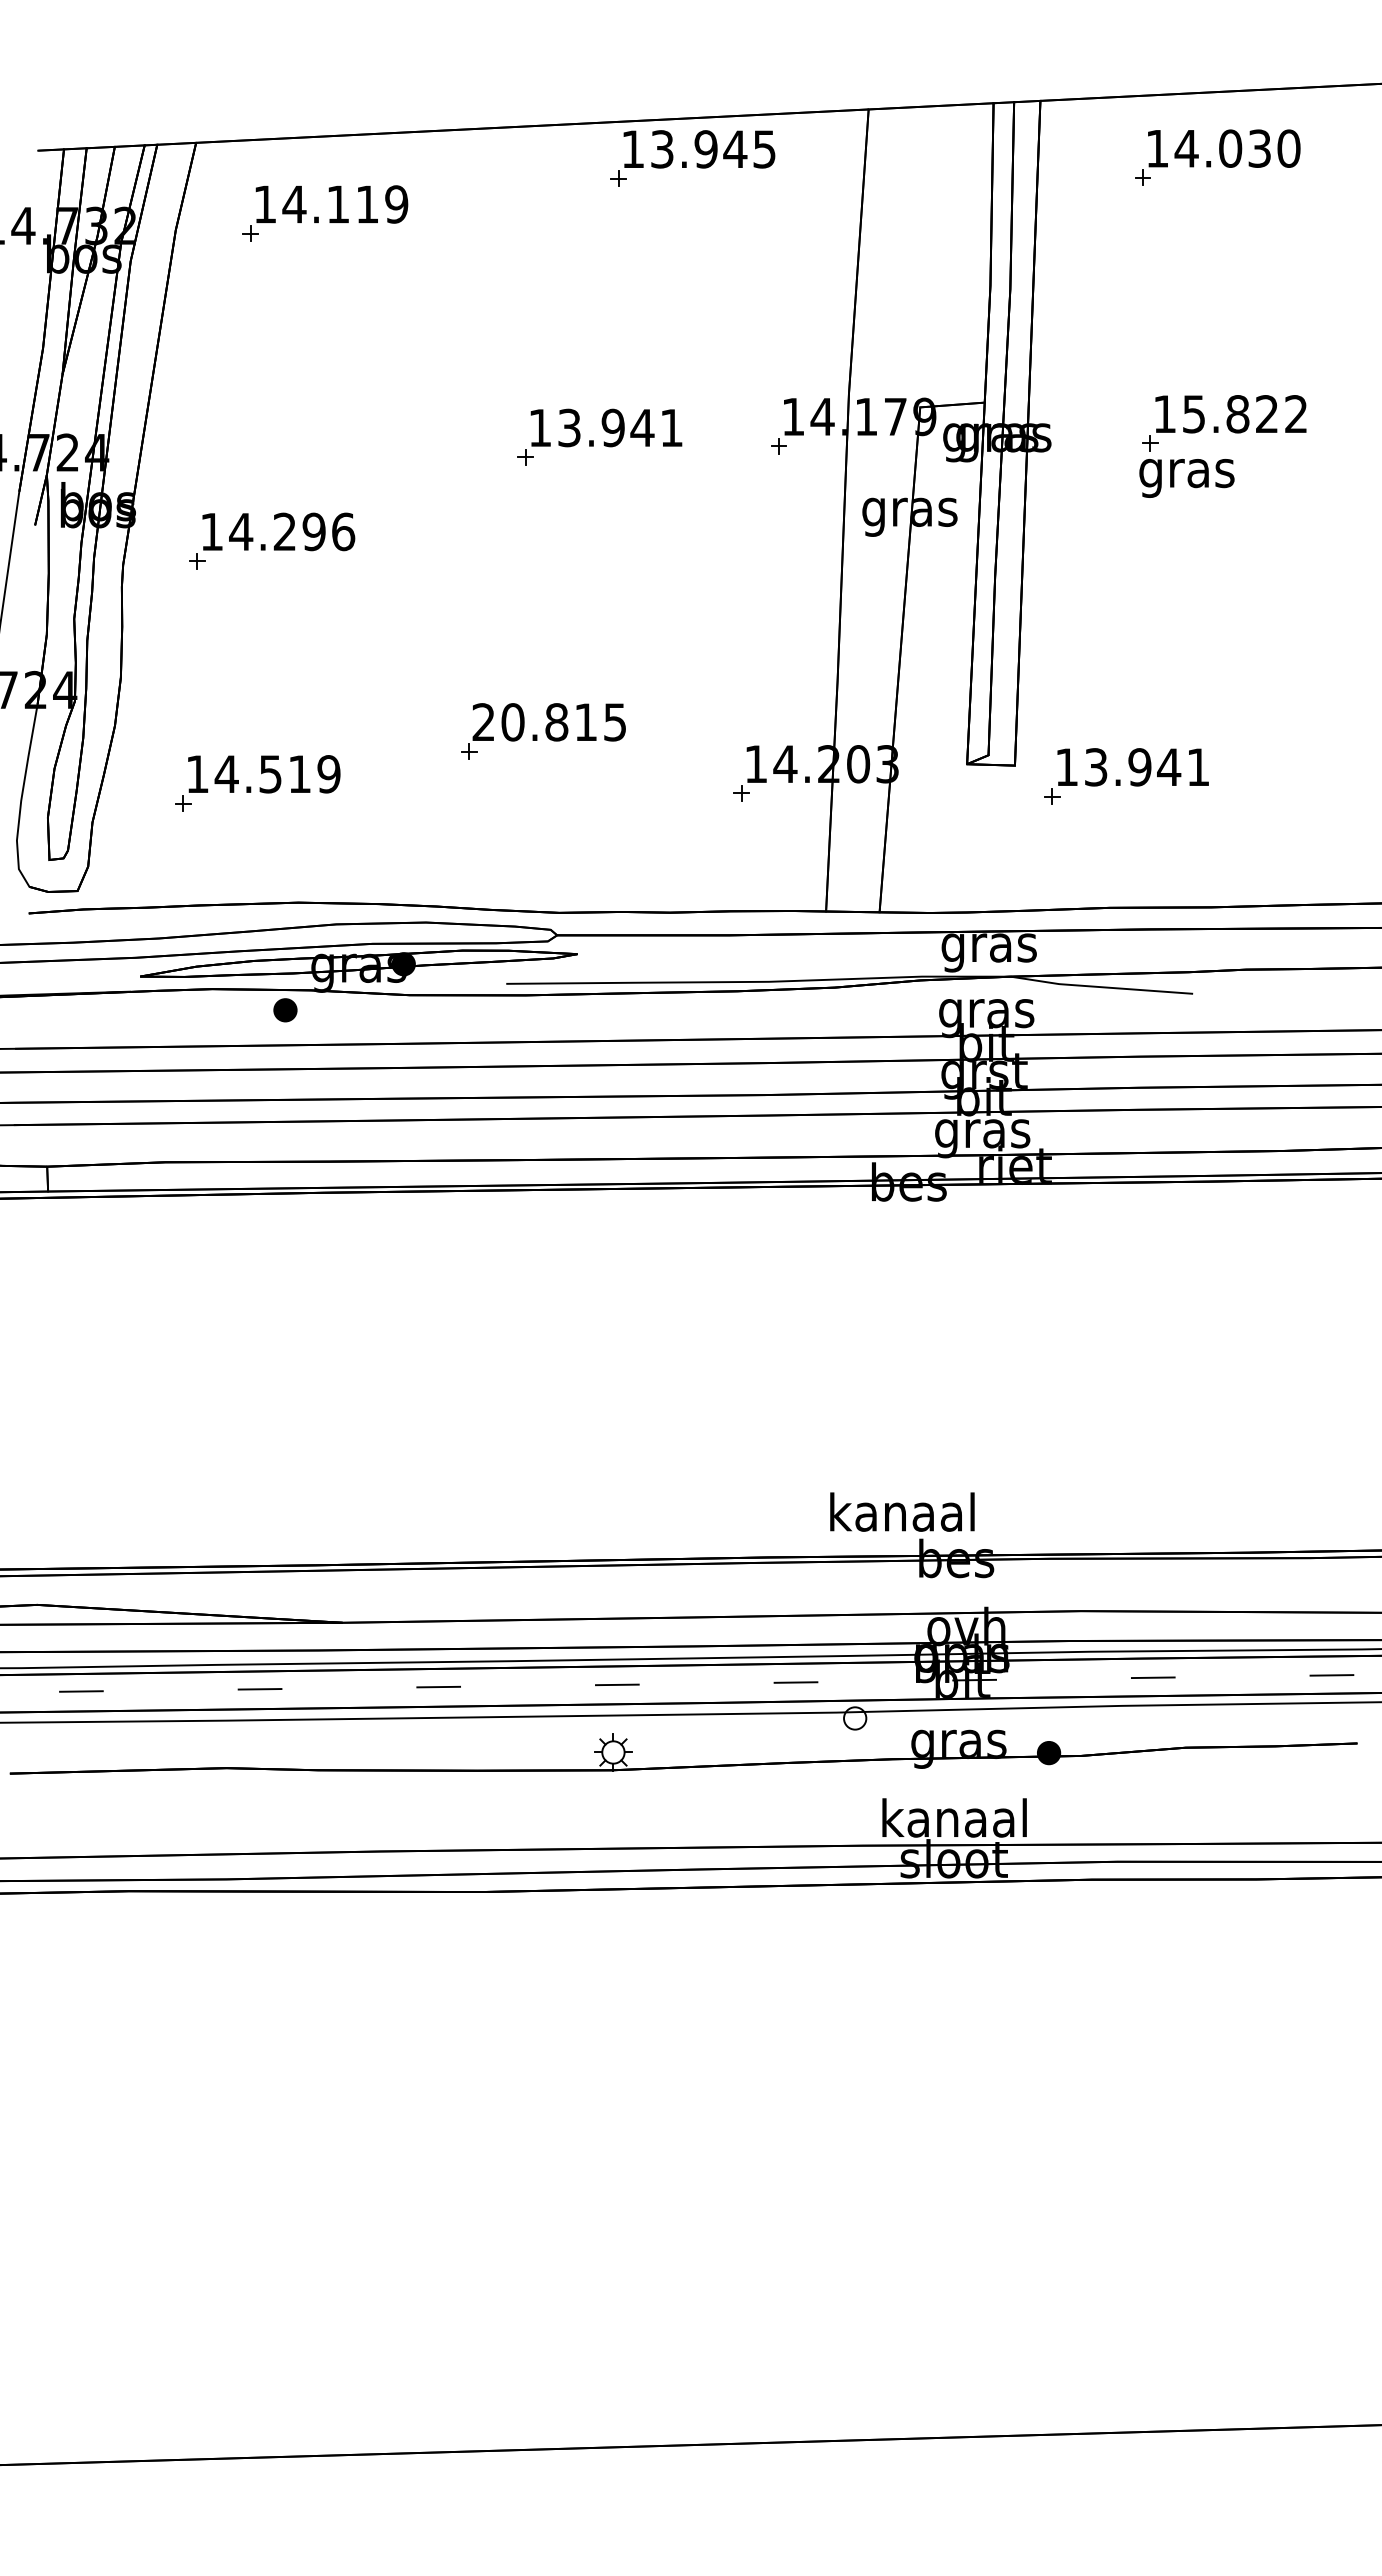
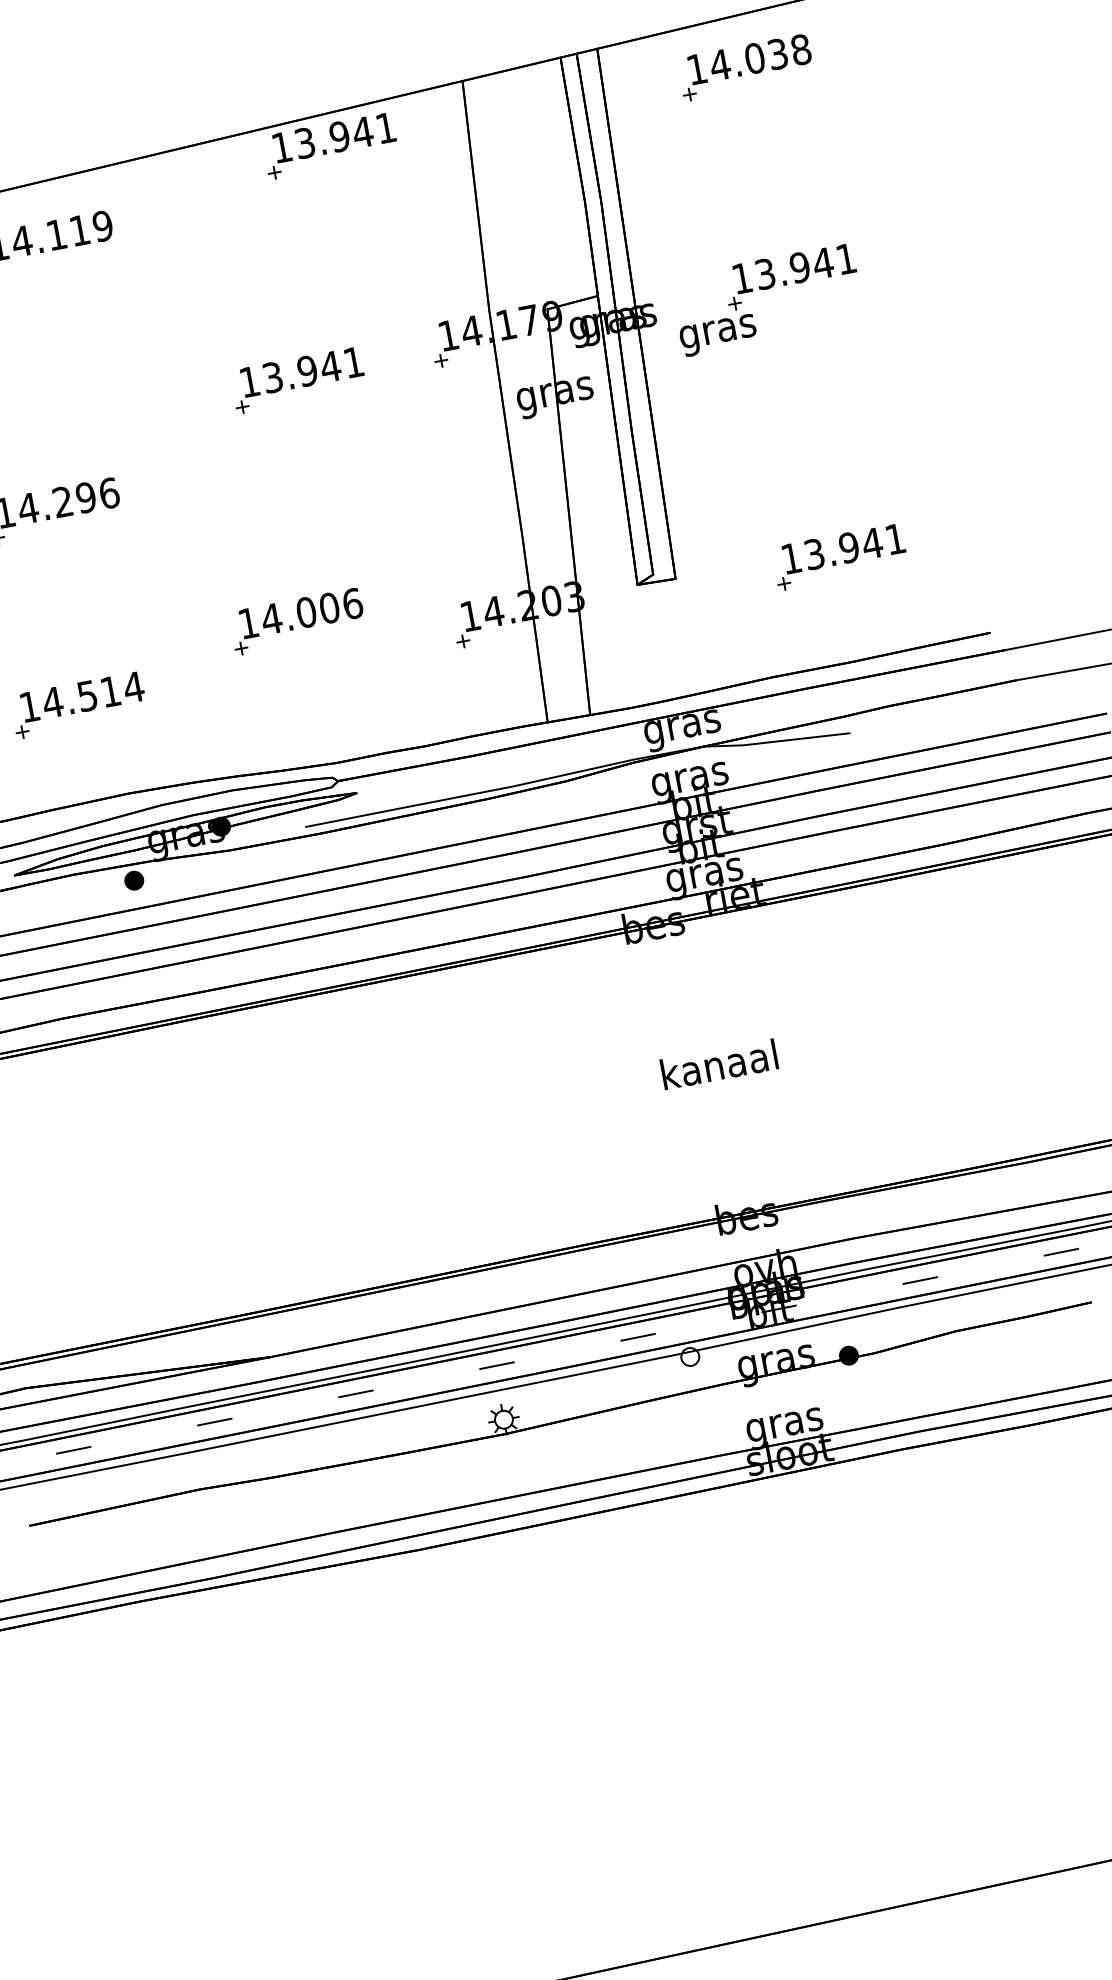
text: (1288, 148) -> (800, 49), 14.030 -> 14.038
text: (764, 149) -> (386, 128), 13.945 -> 13.941
text: (1245, 414) -> (806, 266), 15.822 -> 13.941
text: (1186, 478) -> (718, 335), moved
text: (549, 722) -> (300, 613), 20.815 -> 14.006
text: (328, 774) -> (133, 687), 14.519 -> 14.514
part: (1126, 776) -> (839, 557), moved
text: (902, 1511) -> (719, 1063), moved
text: (954, 1822) -> (784, 1424), kanaal -> gras

